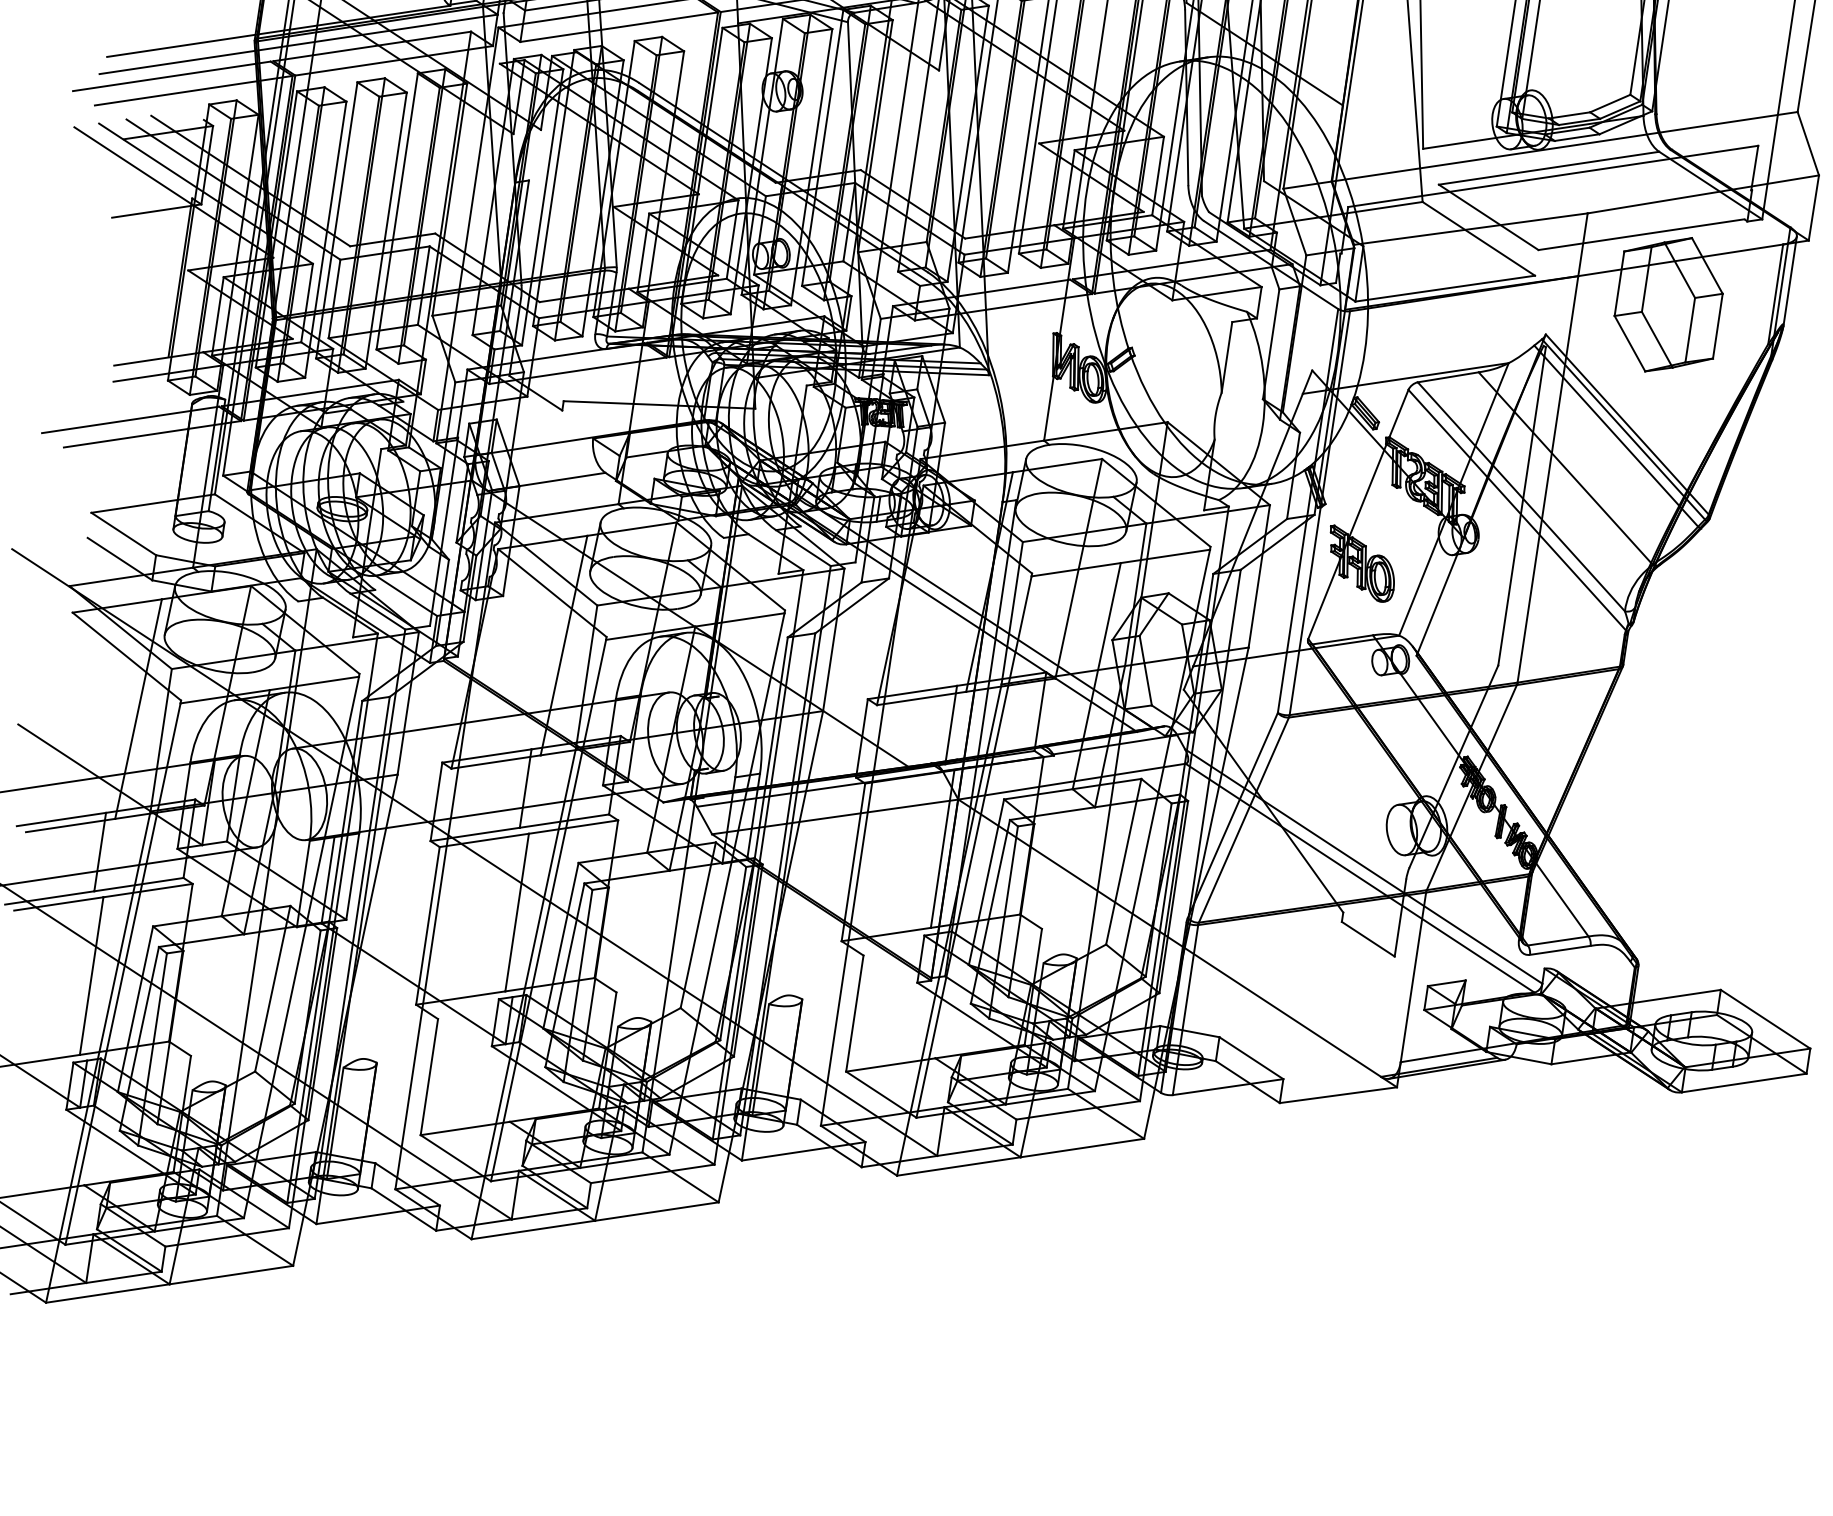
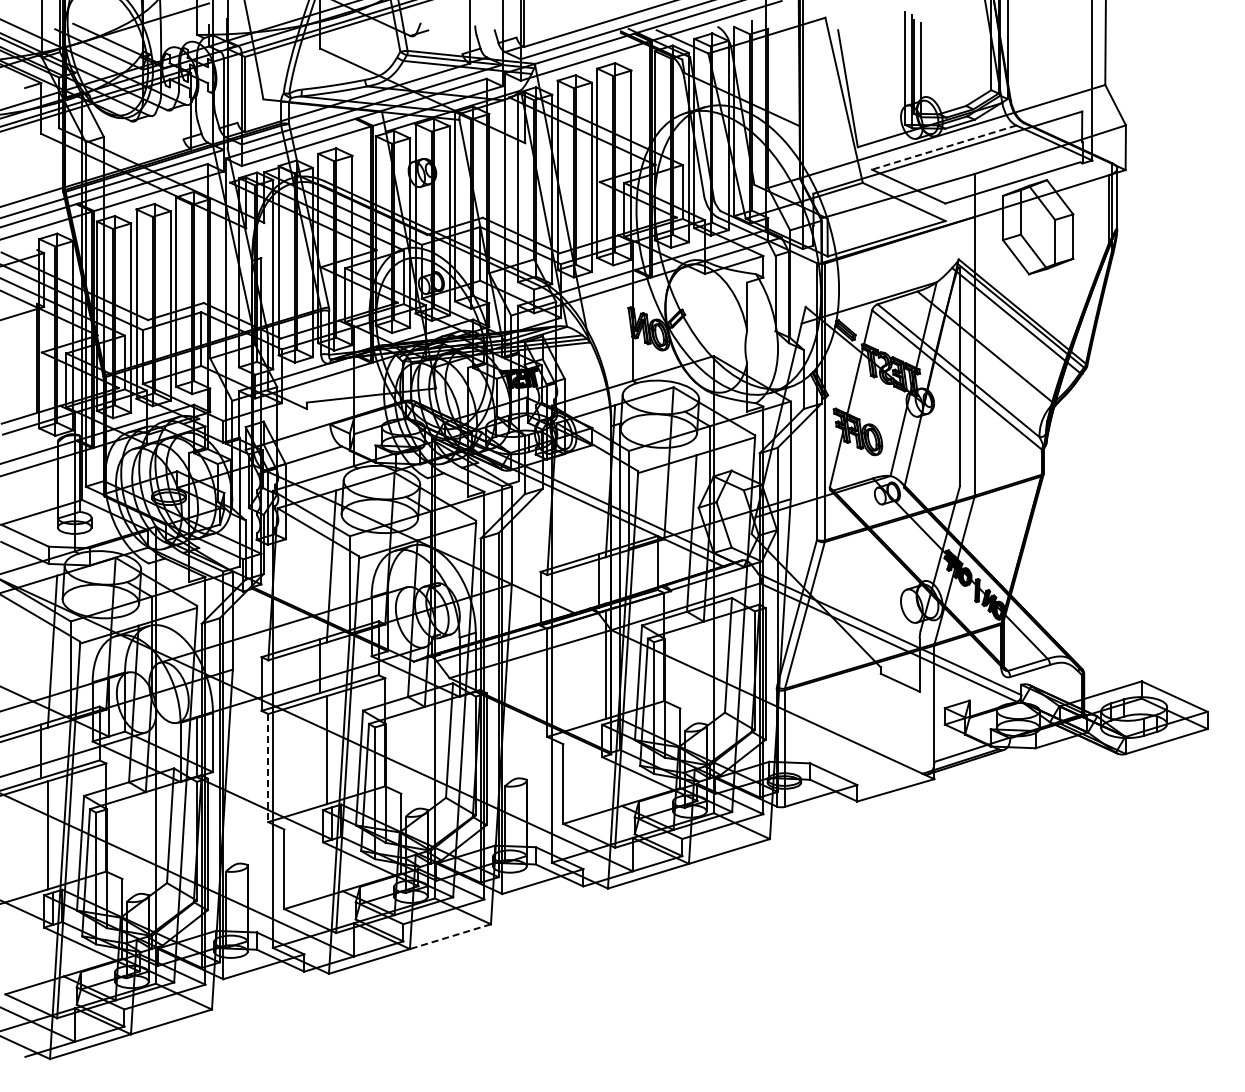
line: (1549, 168) -> (944, 147), solid -> dashed
line: (428, 926) -> (268, 768), solid -> dashed
line: (656, 1211) -> (450, 936), solid -> dashed

